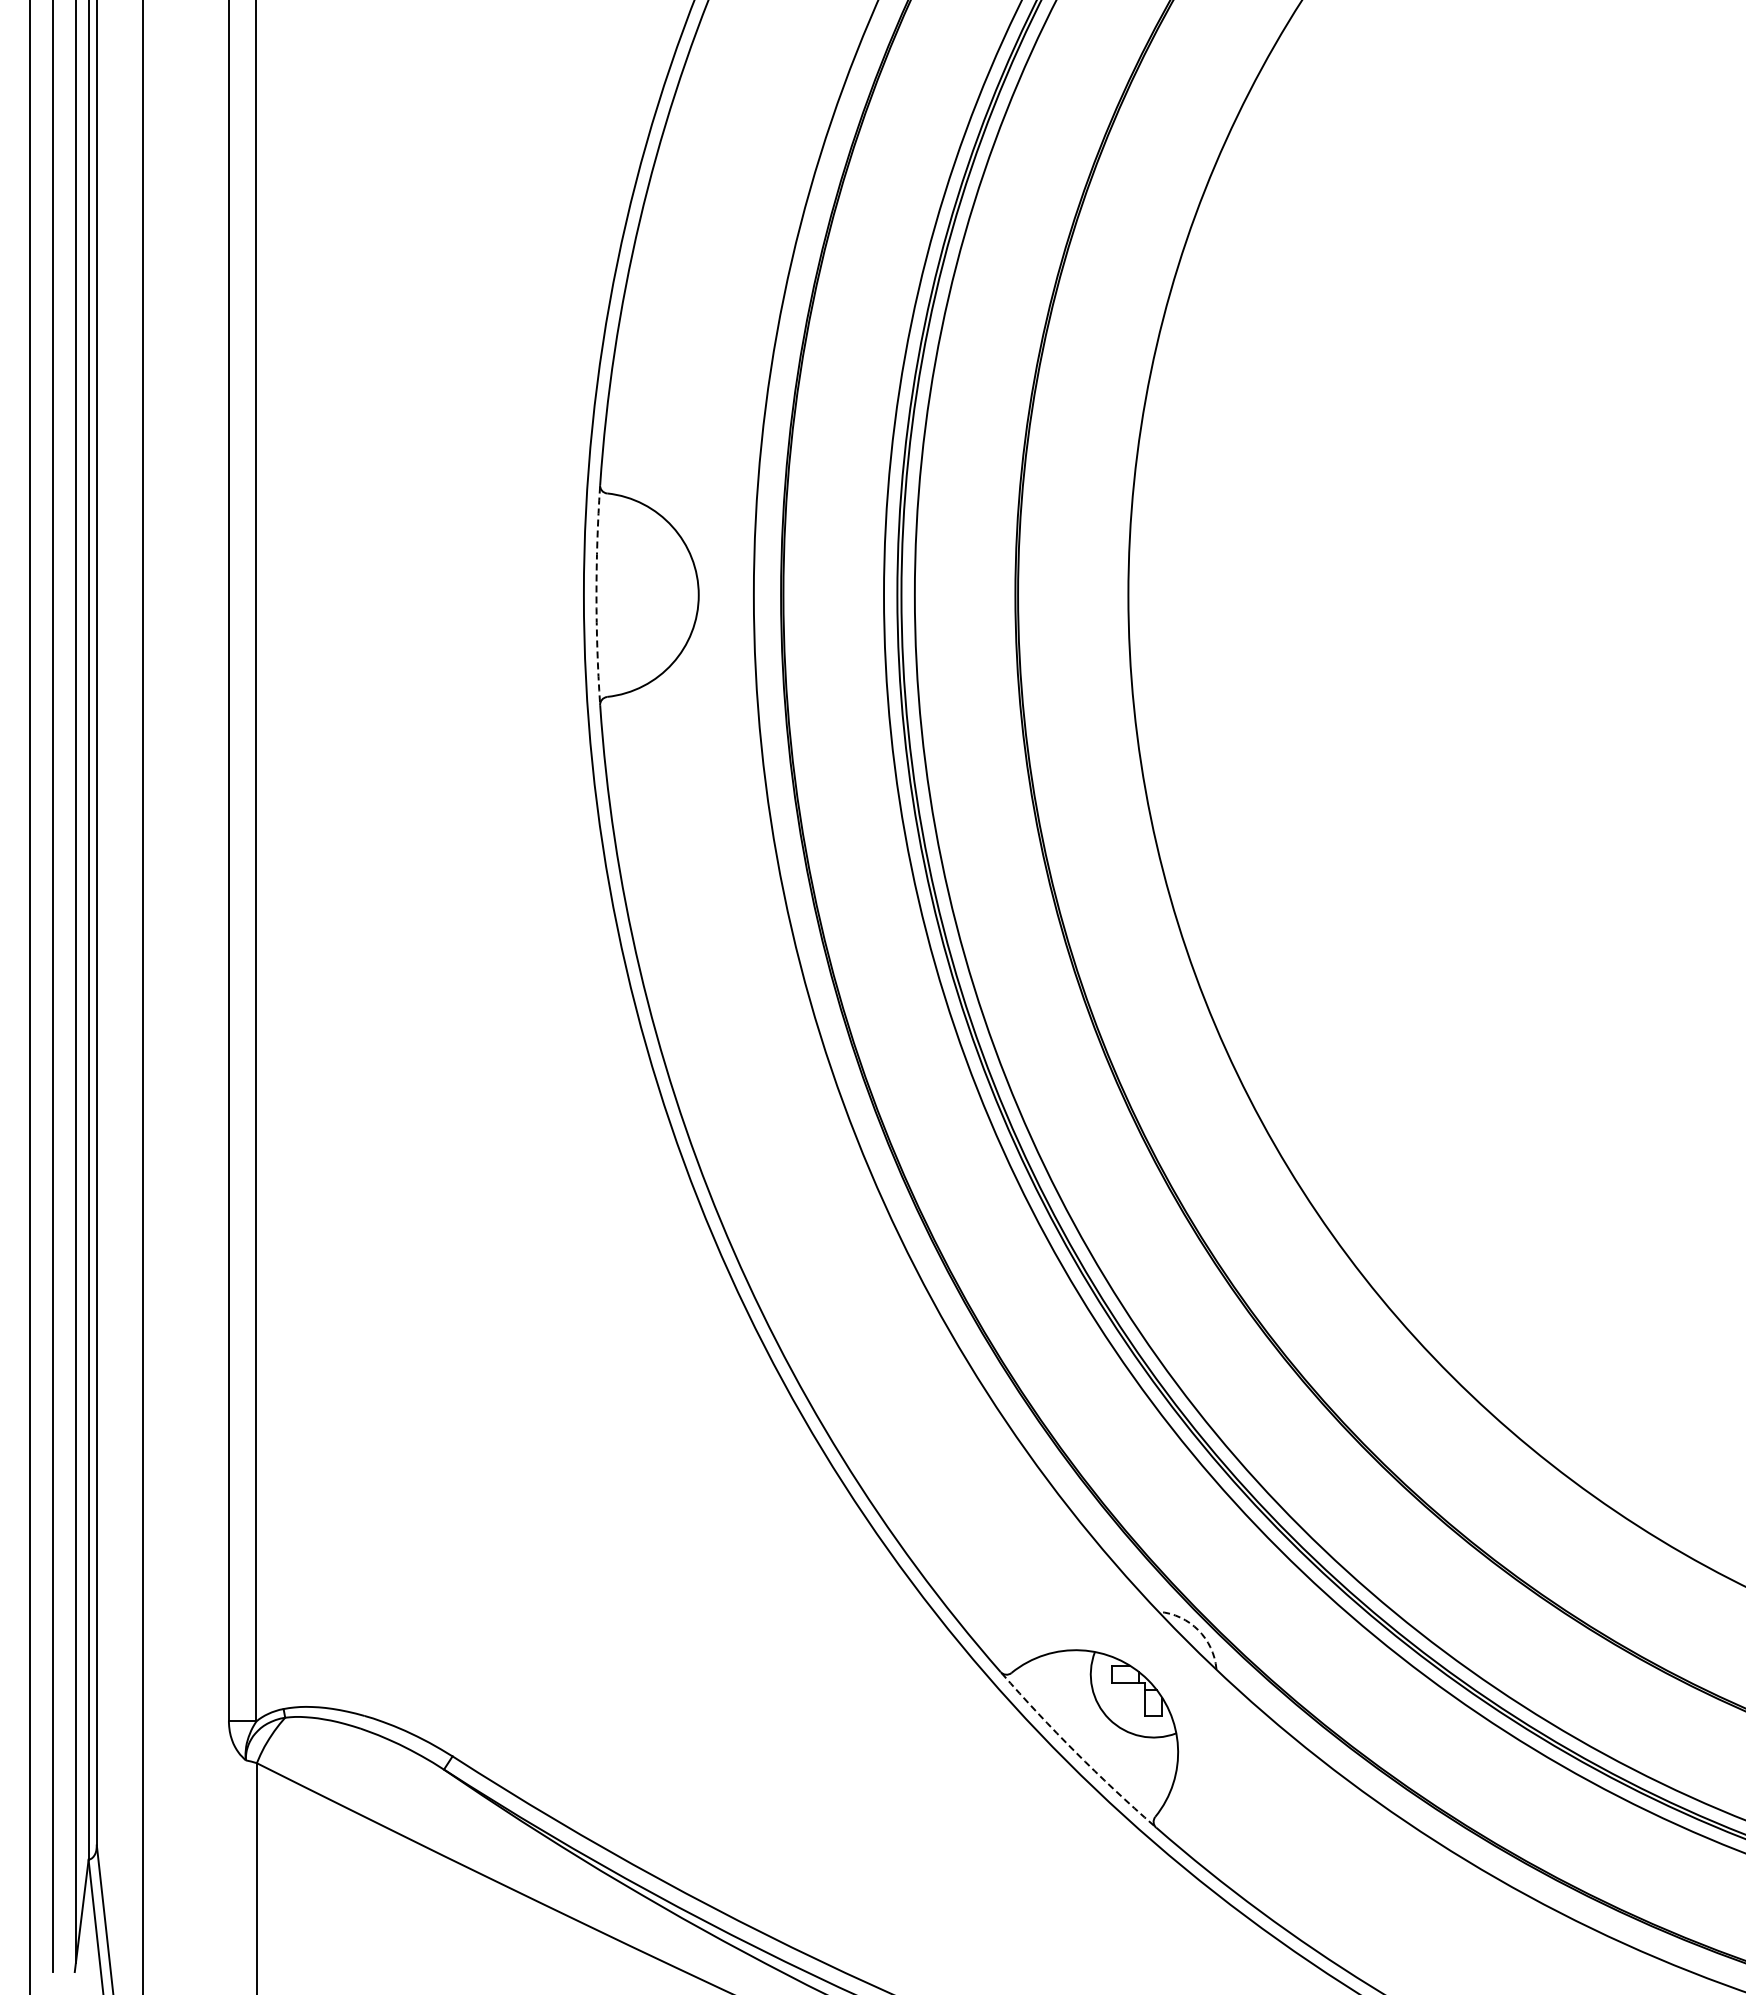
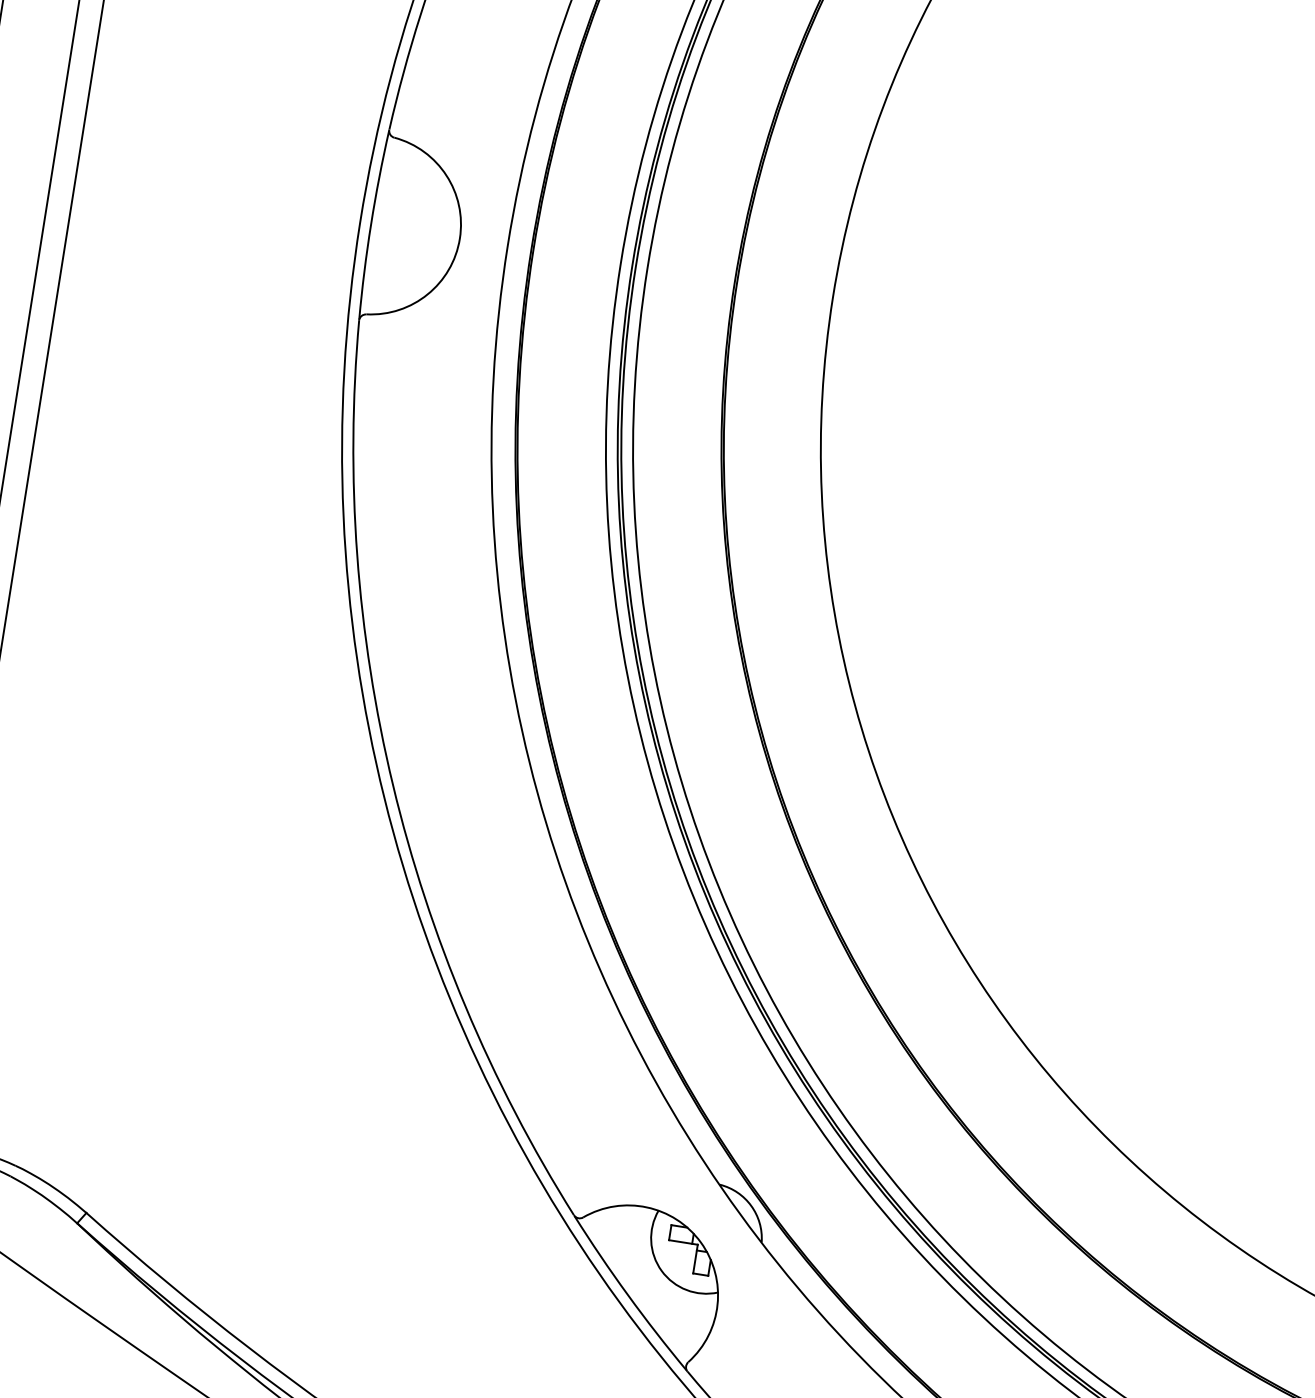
arc: (596, 595) -> (371, 224), dashed -> solid
arc: (1198, 1630) -> (751, 1206), dashed -> solid
arc: (1075, 1752) -> (627, 1295), dashed -> solid

